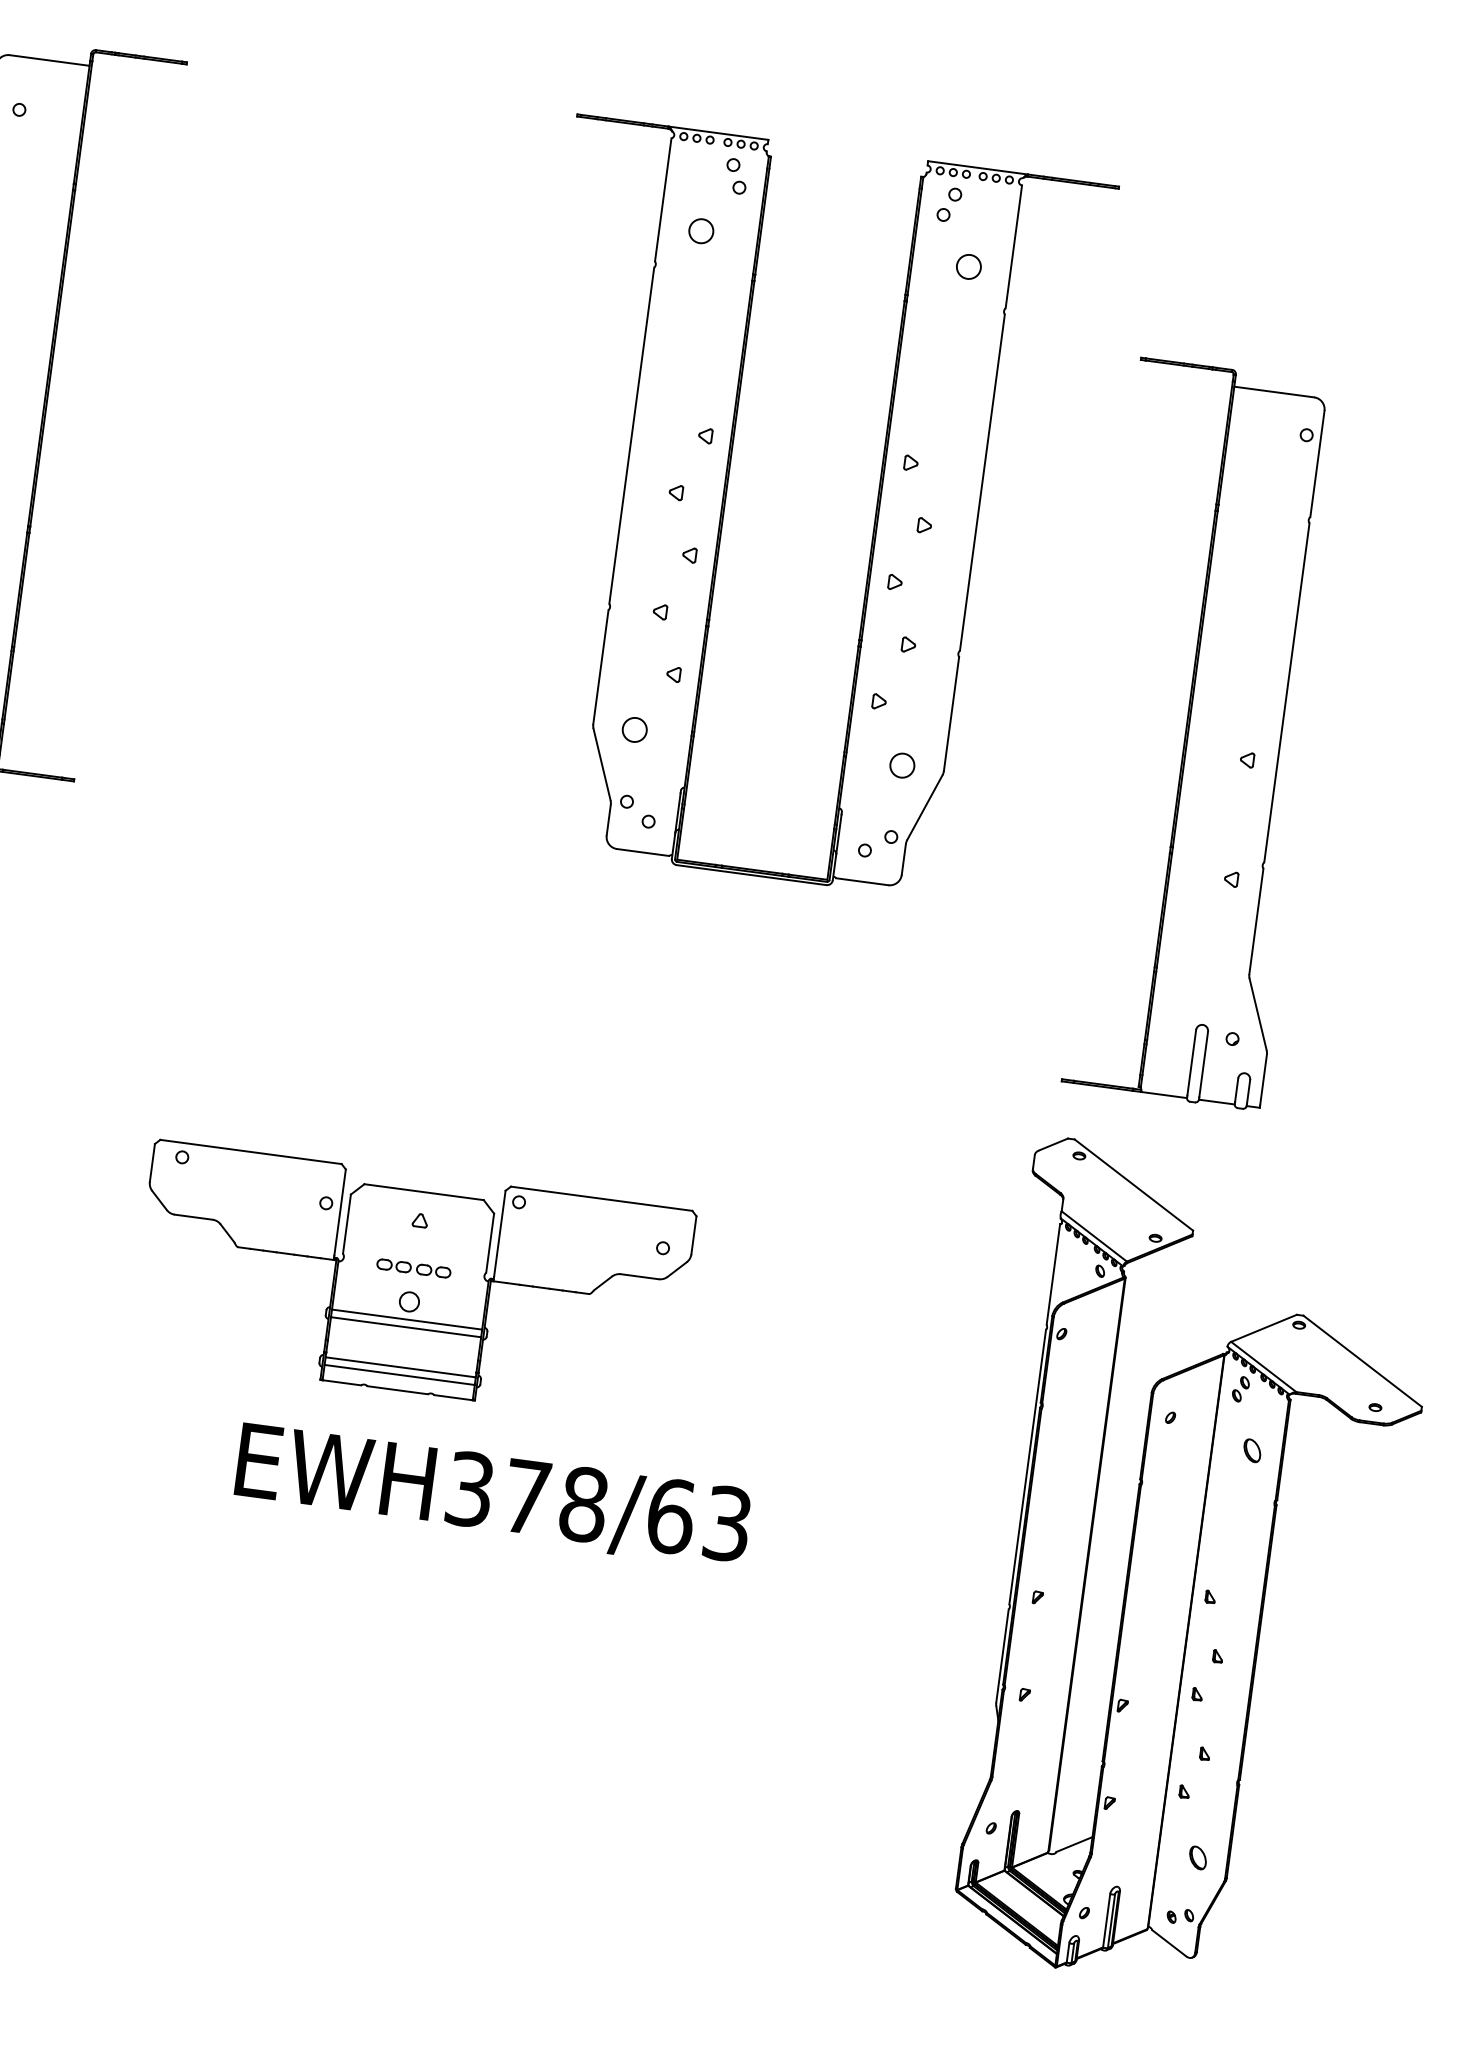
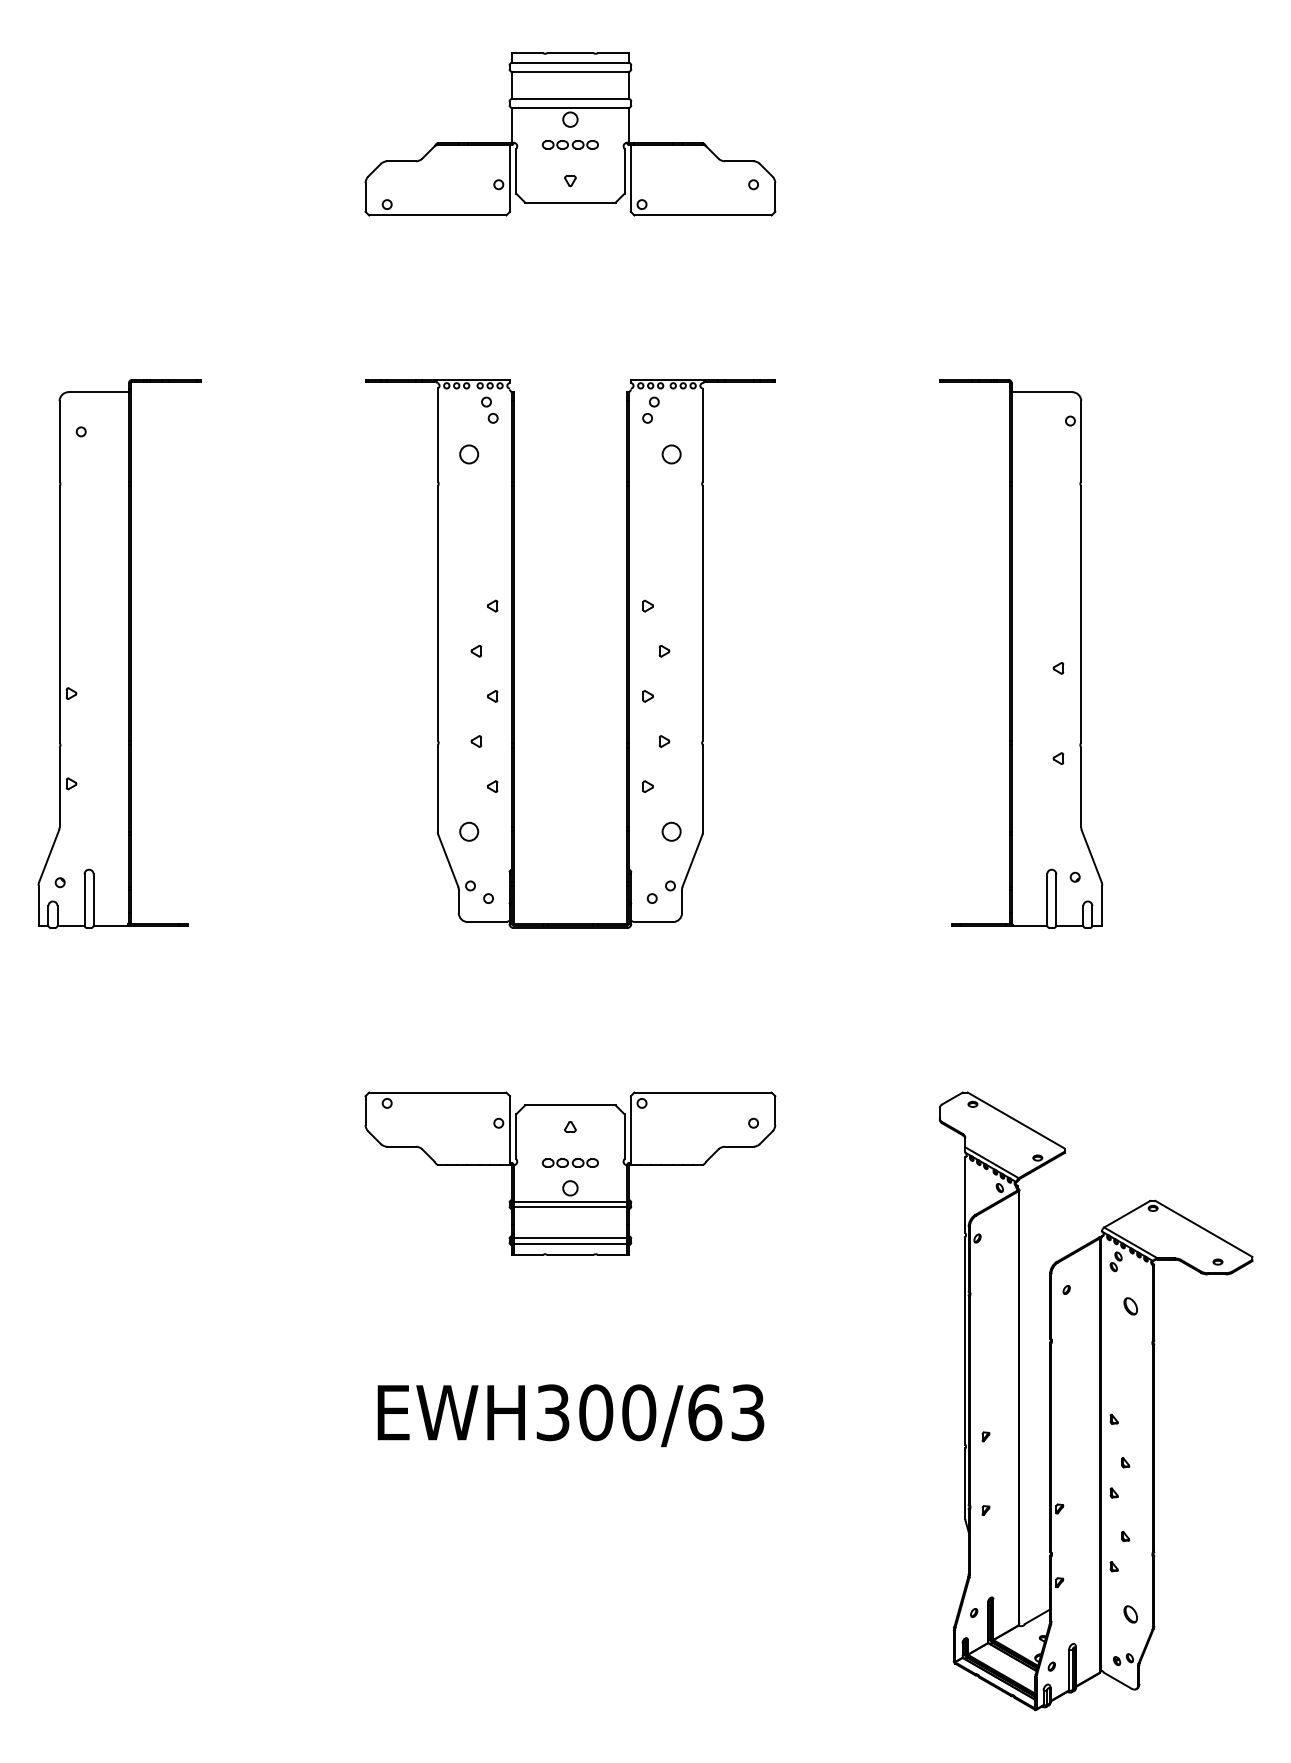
part: (726, 502) -> (514, 653), moved
part: (1201, 733) -> (1021, 653), moved
part: (412, 1282) -> (570, 1173), moved
text: (555, 1500) -> (617, 1412), EWH378/63 -> EWH300/63

